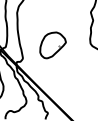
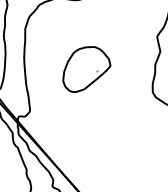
part: (52, 45) -> (85, 69), moved

